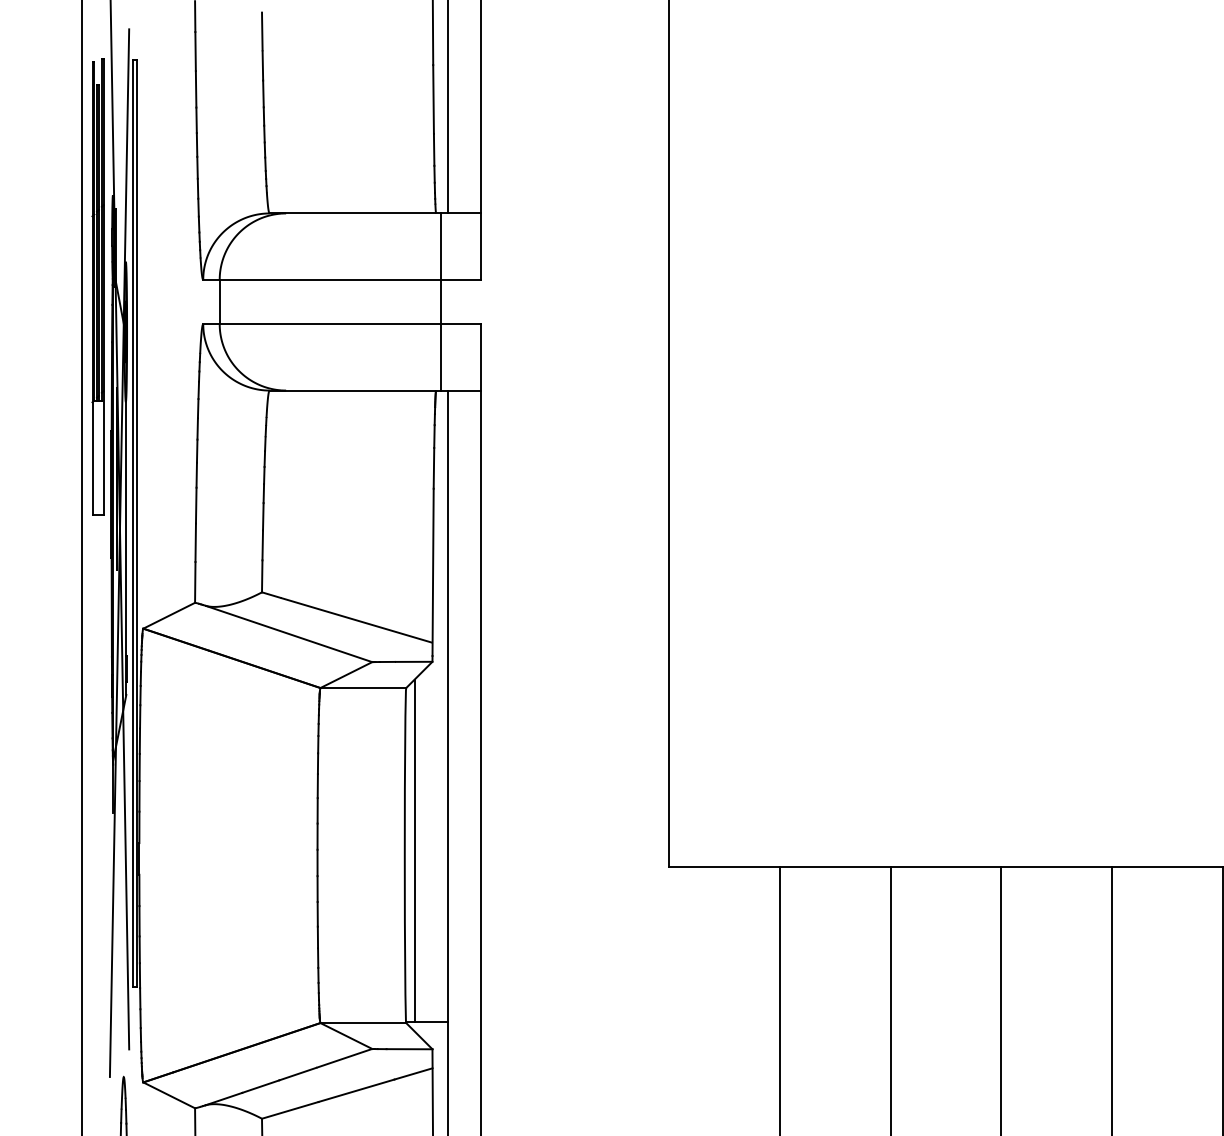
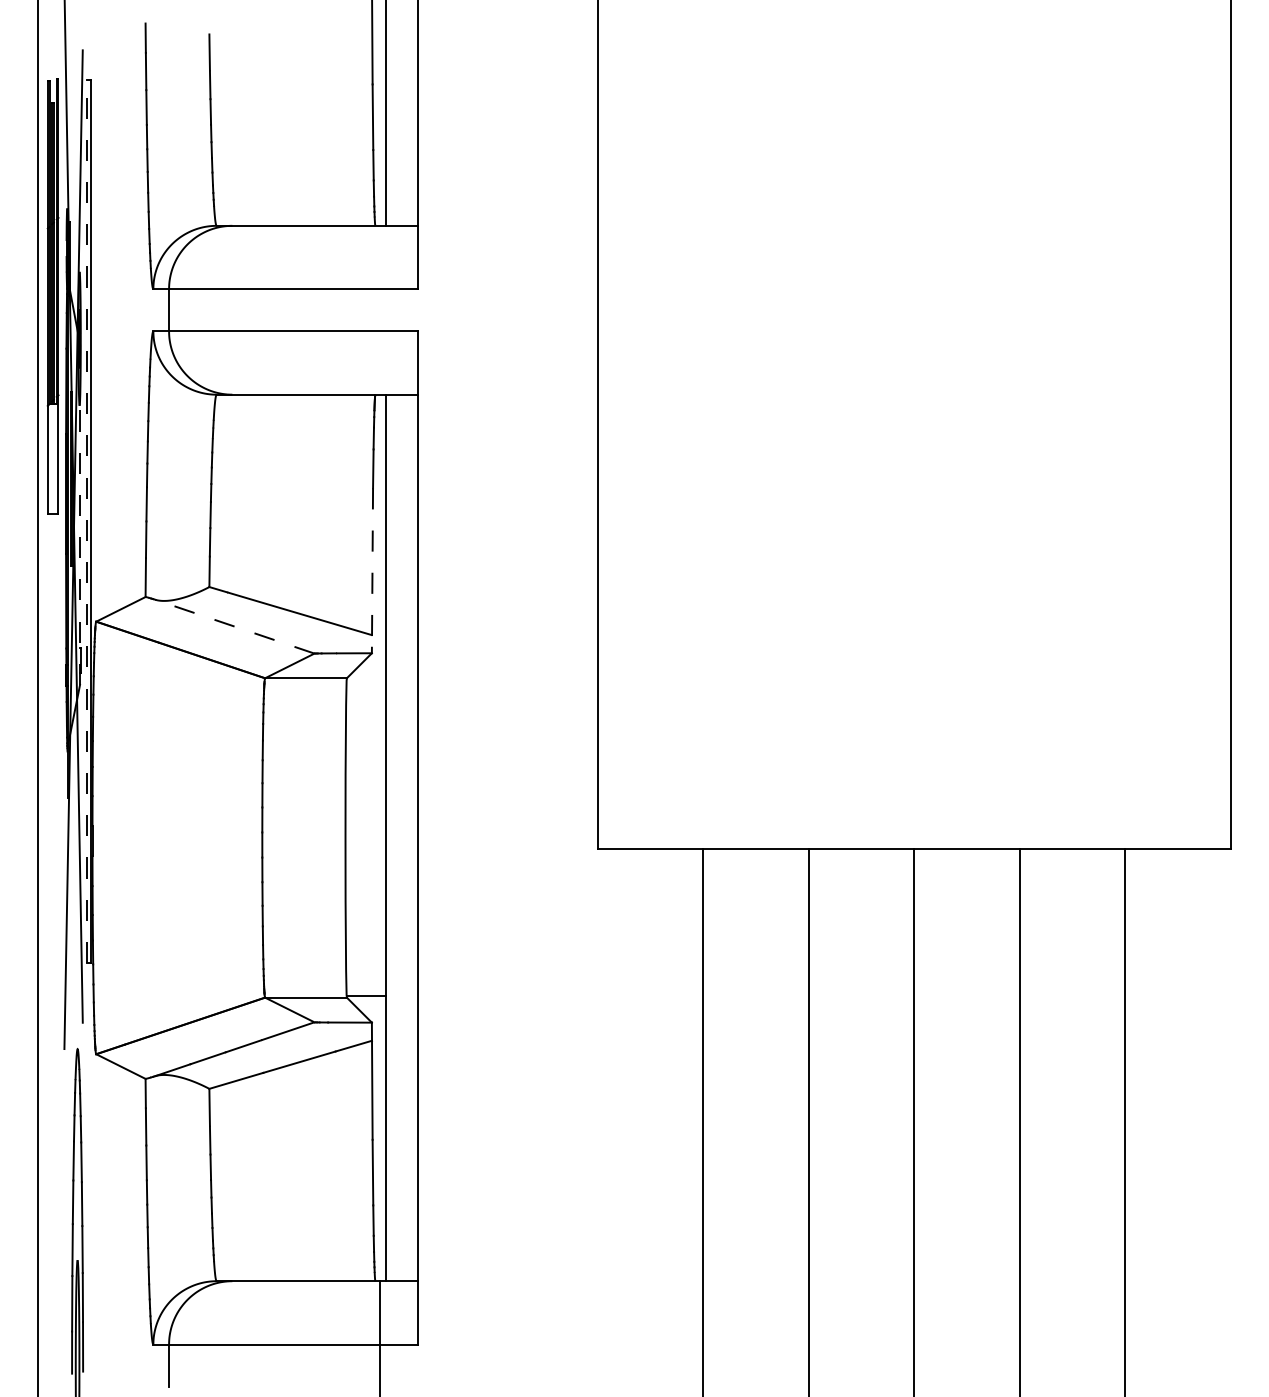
line: (441, 301) -> (380, 309), removed
line: (133, 523) -> (86, 521), solid -> dashed
line: (126, 545) -> (80, 542), solid -> dashed
line: (433, 572) -> (372, 568), solid -> dashed
line: (288, 633) -> (234, 626), solid -> dashed
line: (414, 850) -> (354, 833), removed

